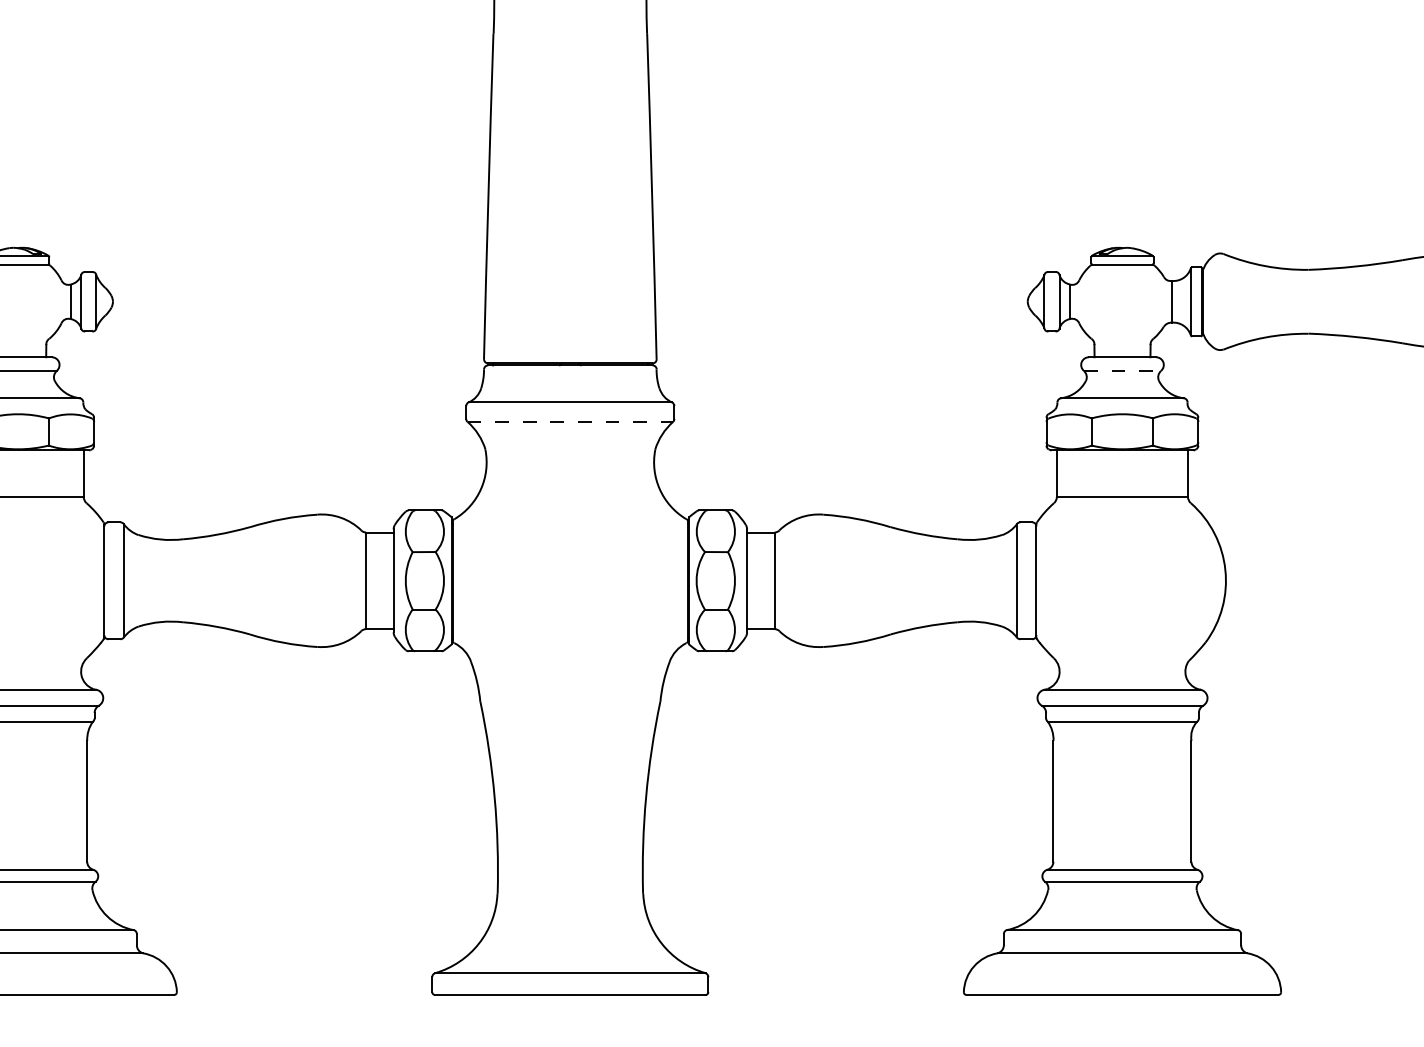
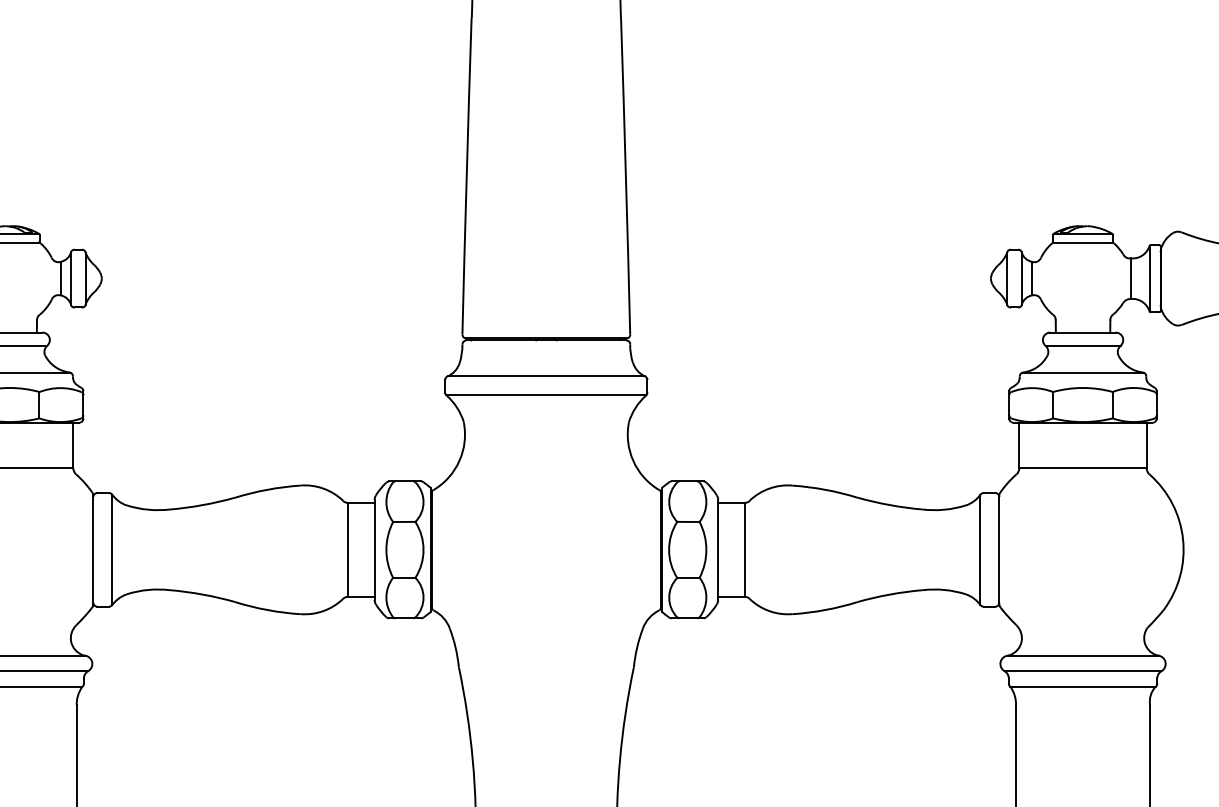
line: (1122, 370) -> (1083, 345), dashed -> solid
line: (570, 421) -> (546, 395), dashed -> solid

